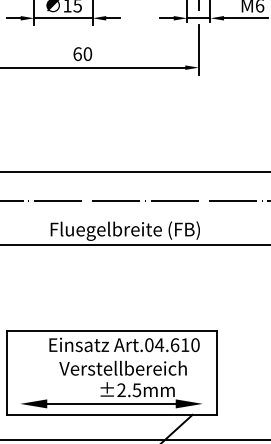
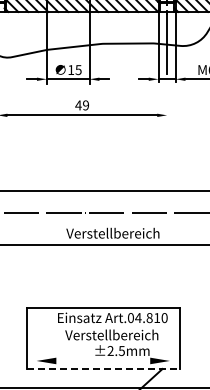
line: (199, 50) -> (167, 102), removed
text: (81, 54) -> (81, 105), 60 -> 49
text: (125, 230) -> (113, 234), Fluegelbreite (FB) -> Verstellbereich
text: (174, 344) -> (149, 317), Art.04.610 -> Art.04.810
line: (110, 403) -> (102, 360), removed
line: (111, 414) -> (103, 368), solid -> dashed

